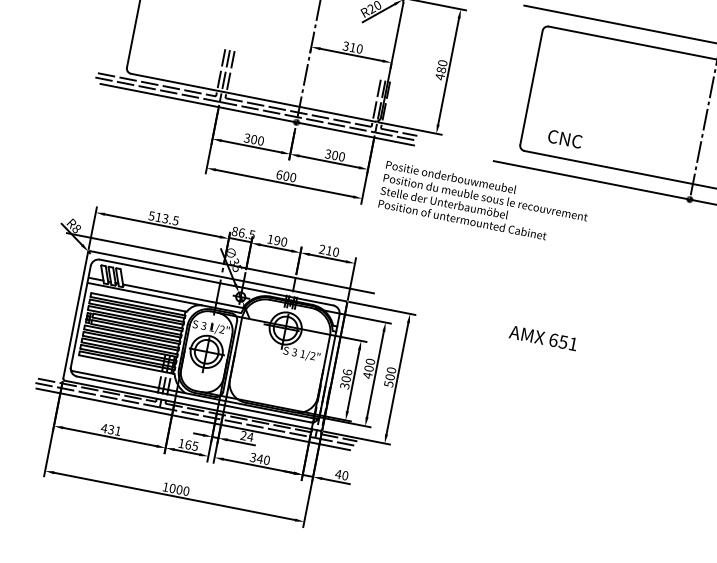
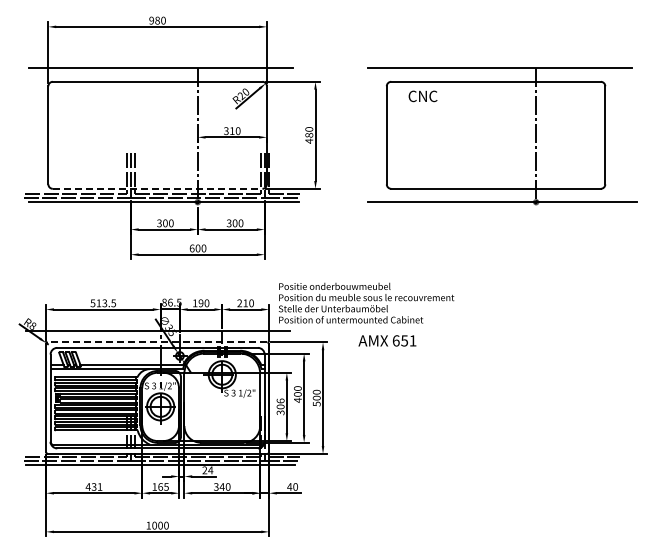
line: (252, 97) -> (157, 188), solid -> dashed
text: (564, 139) -> (422, 96), moved
text: (484, 203) -> (366, 302), moved
line: (217, 276) -> (157, 342), solid -> dashed
text: (543, 337) -> (387, 340), moved

